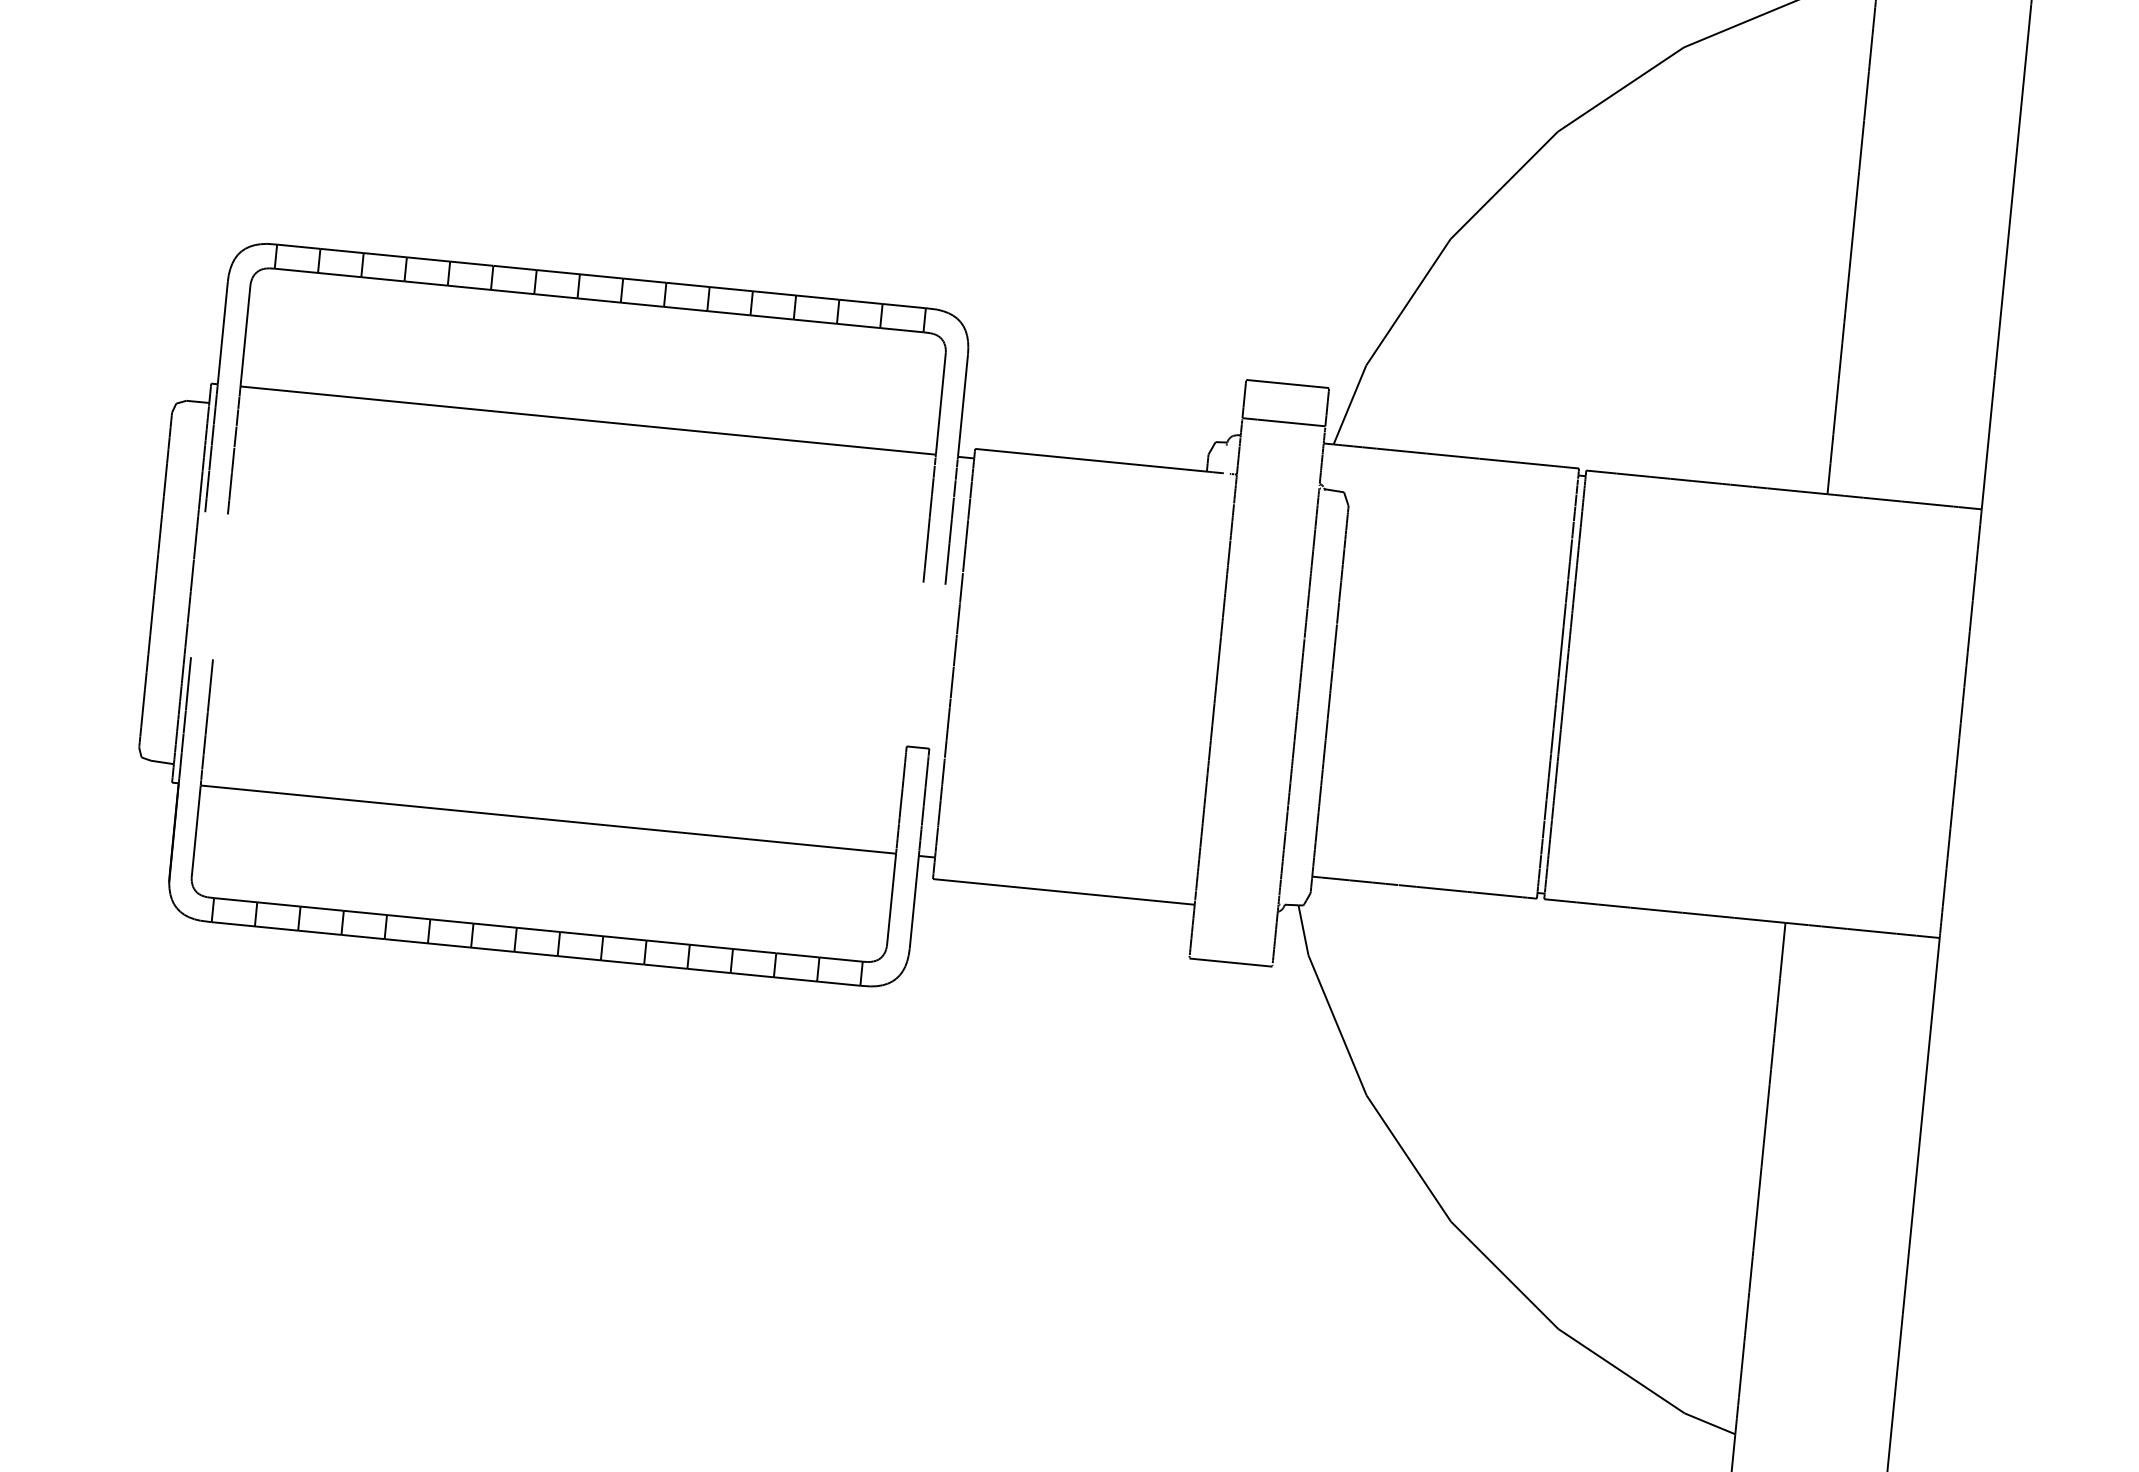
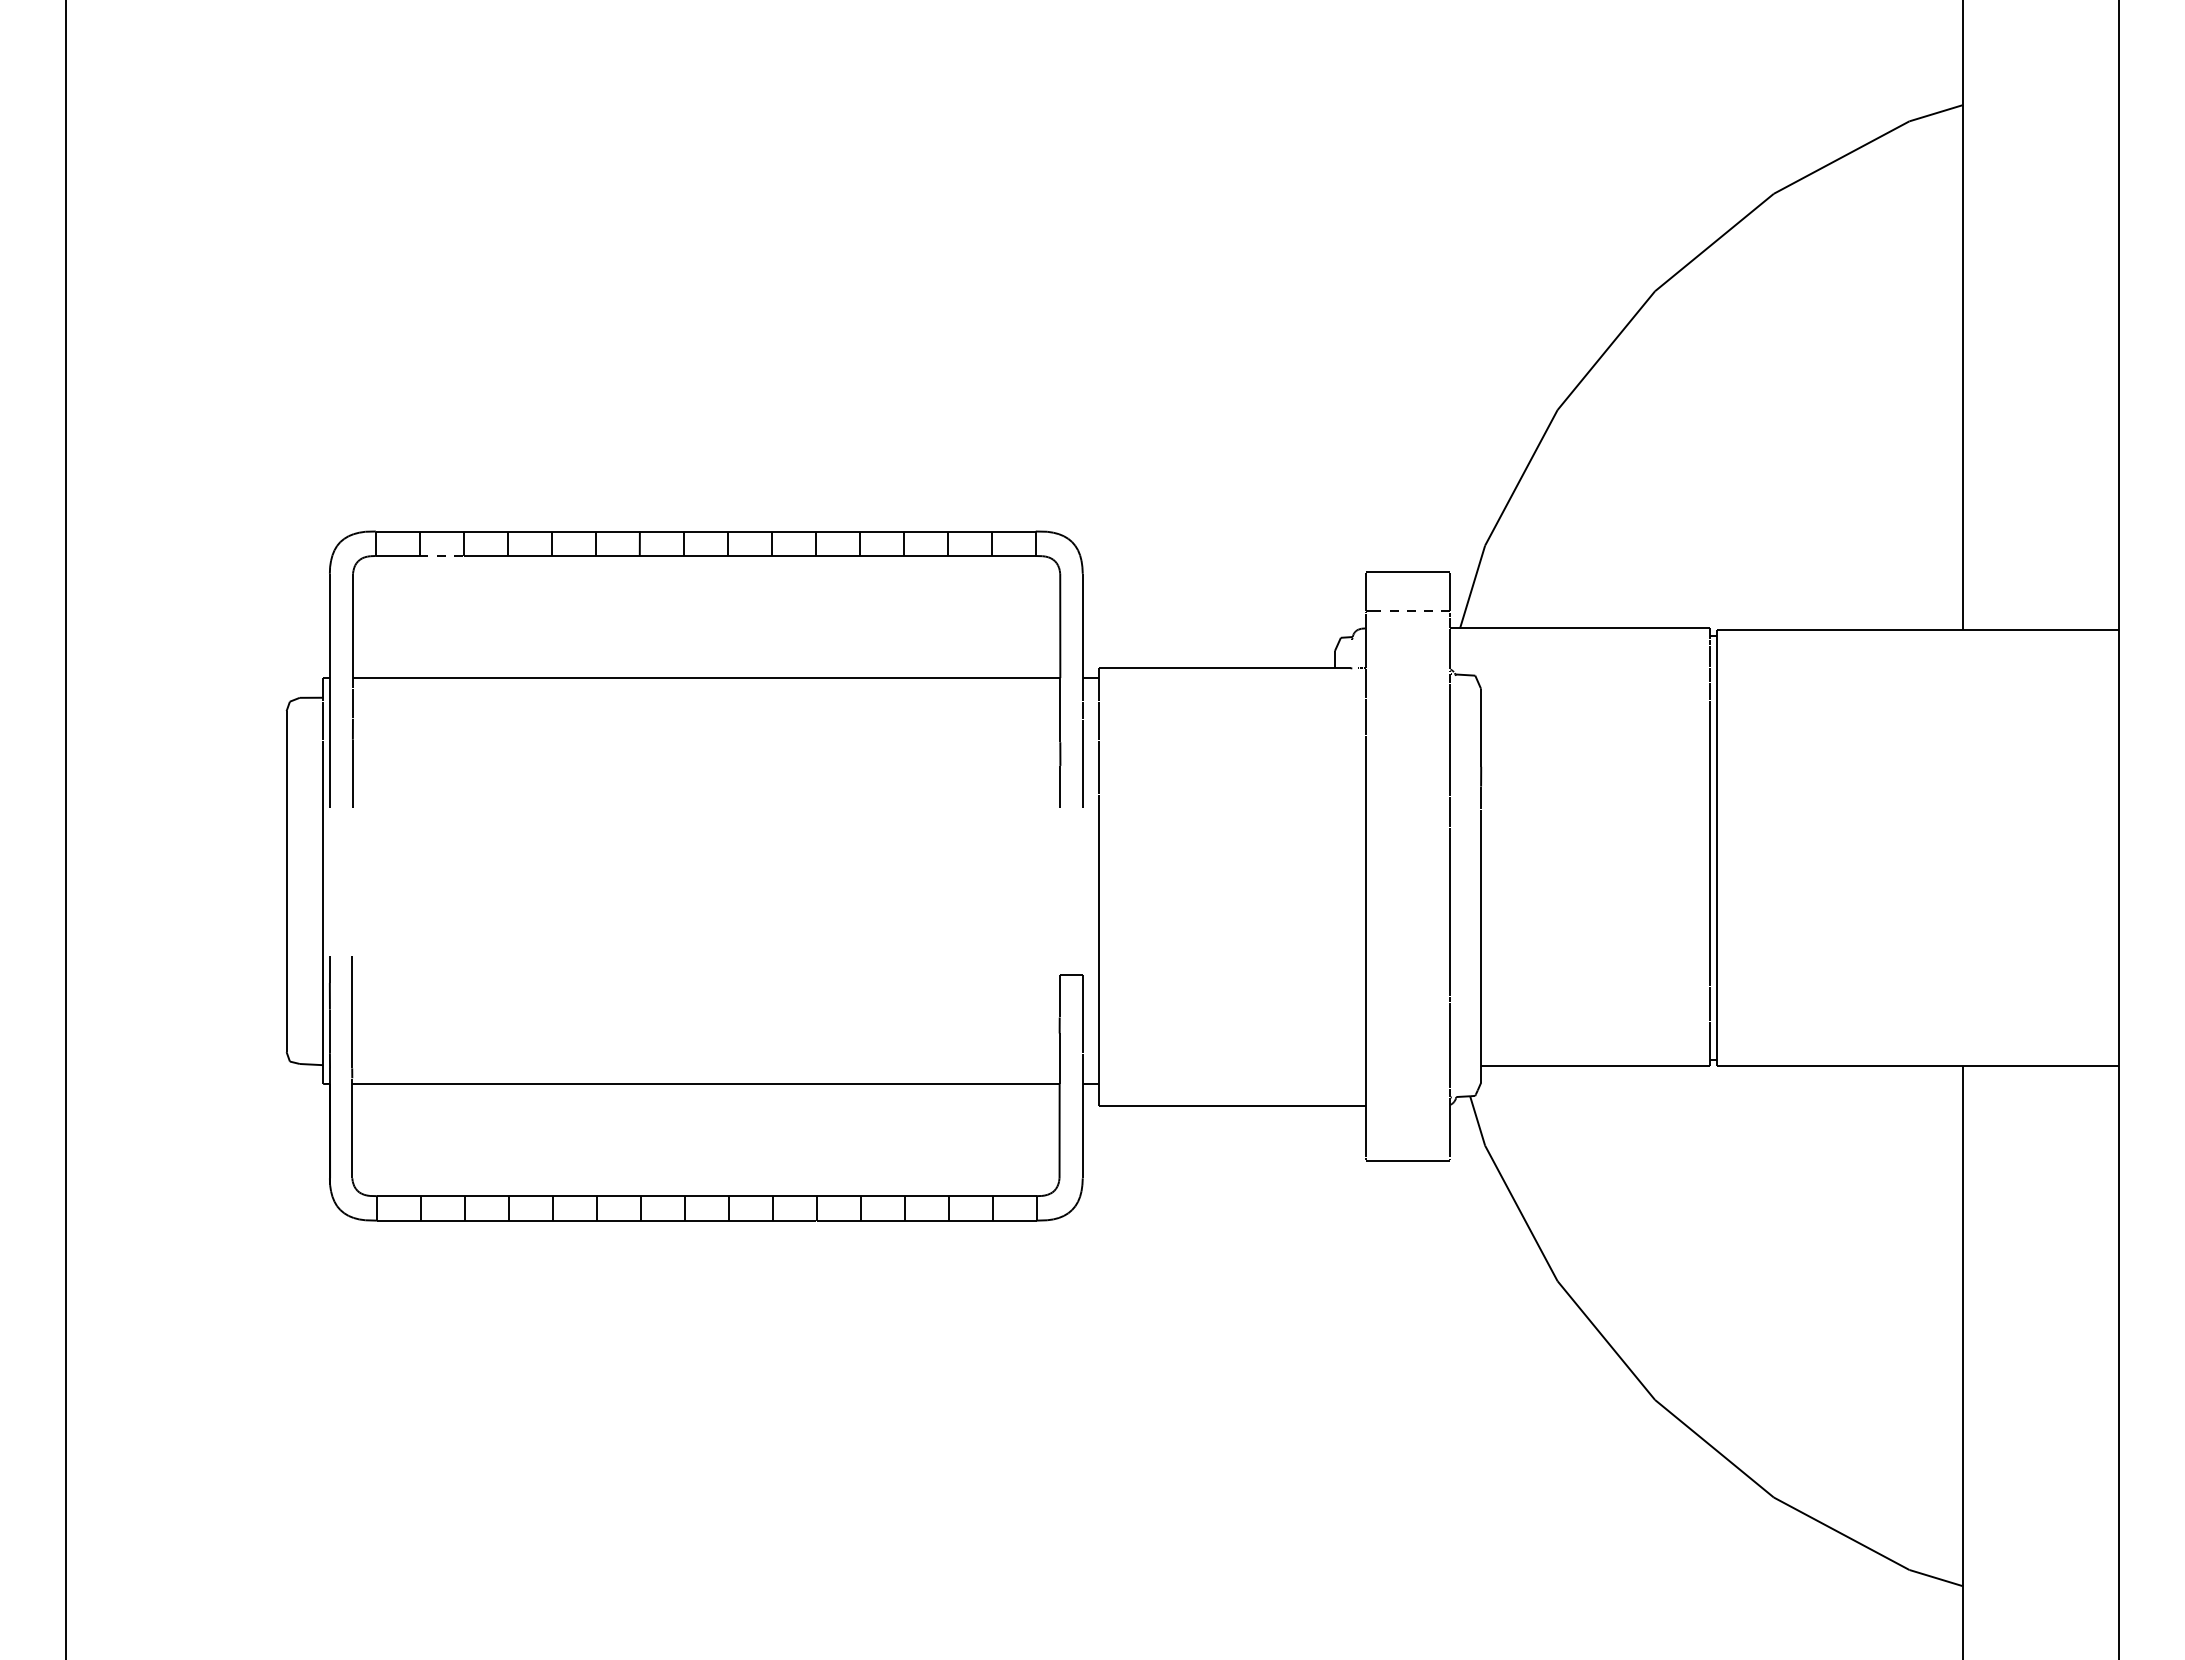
line: (339, 275) -> (441, 556), solid -> dashed
line: (1291, 423) -> (1415, 611), solid -> dashed

